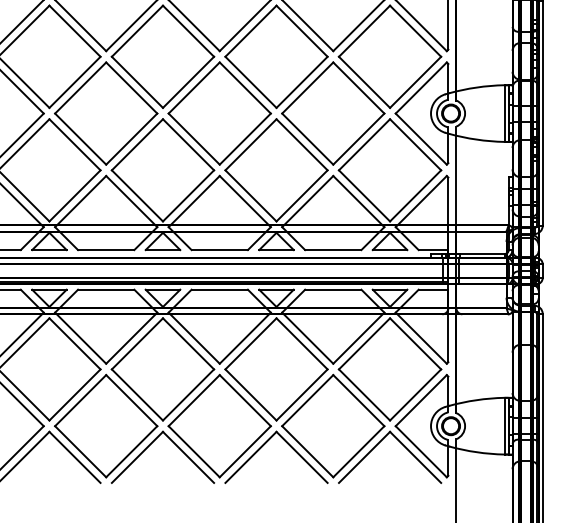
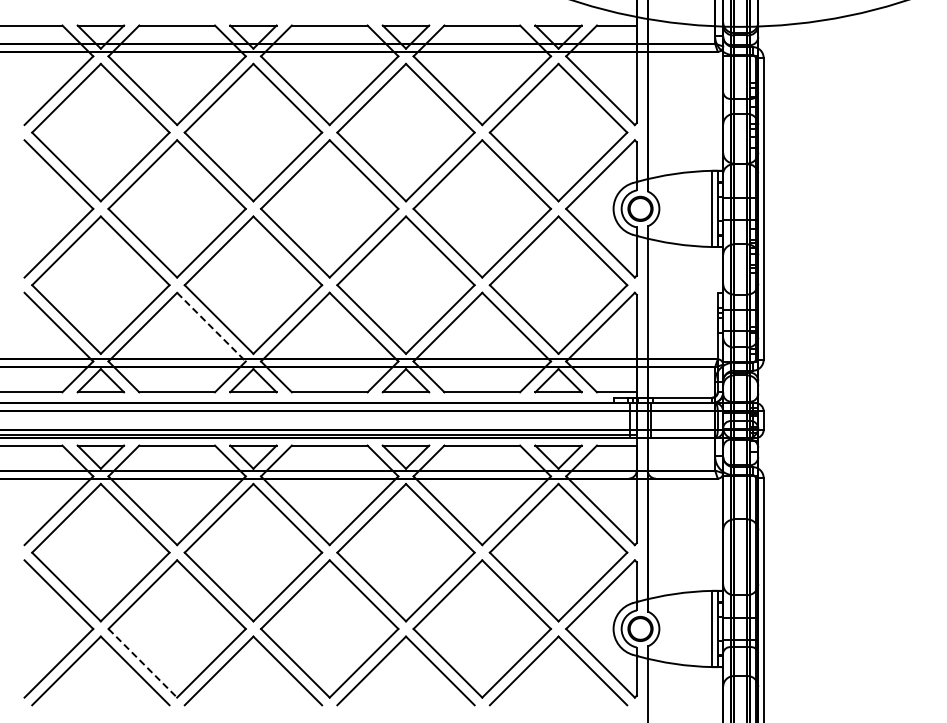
line: (131, 201) -> (211, 327), solid -> dashed
line: (80, 451) -> (142, 663), solid -> dashed

